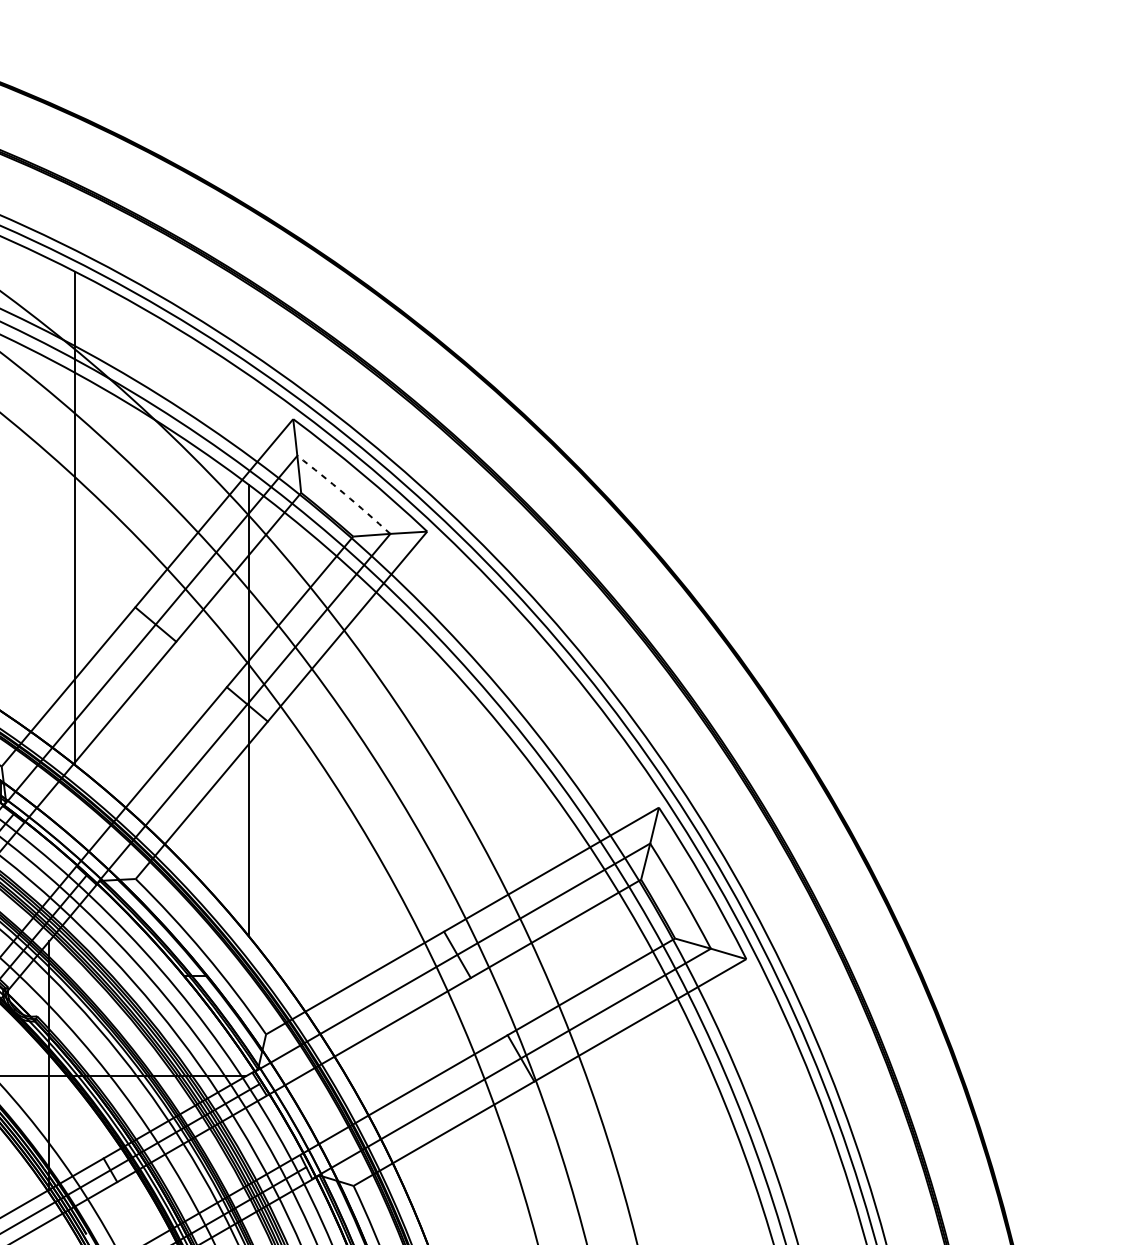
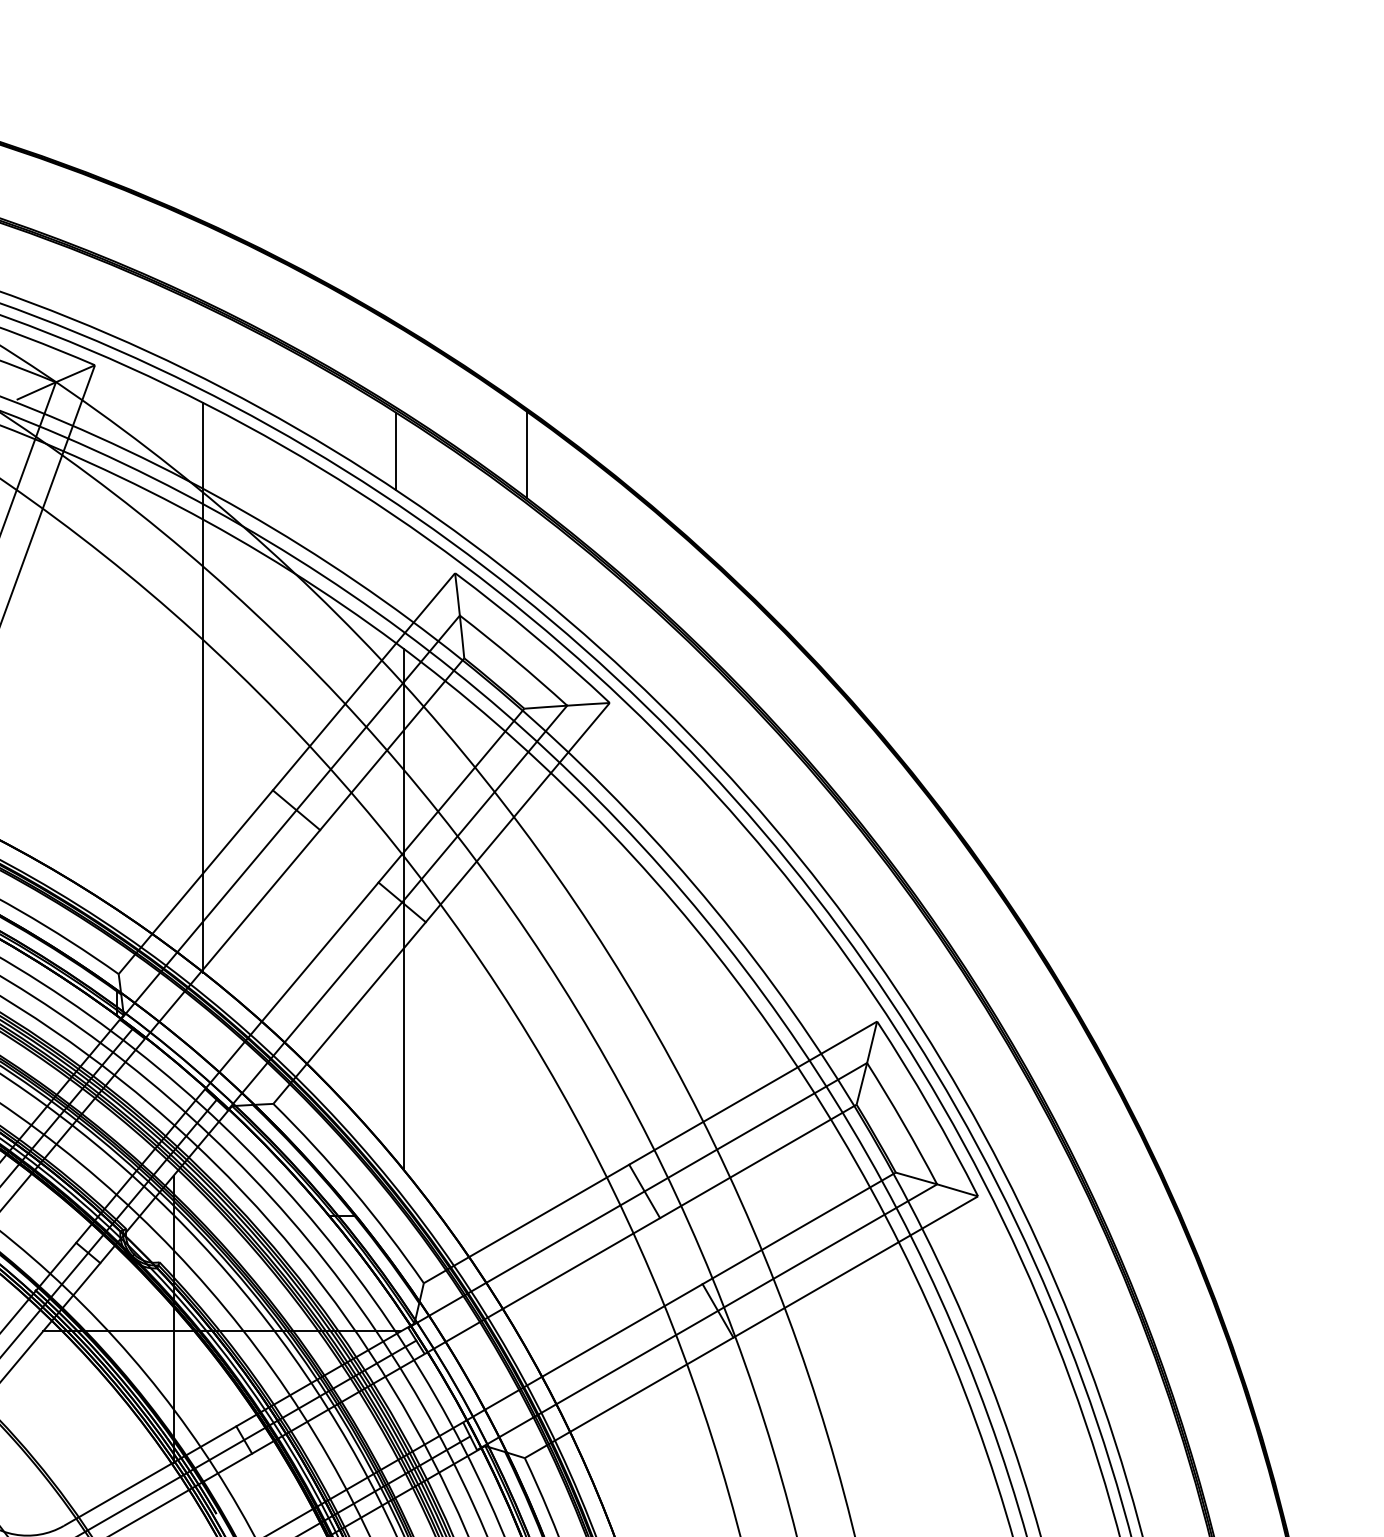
line: (242, 313) -> (396, 451), added
line: (355, 317) -> (527, 455), added
arc: (344, 493) -> (514, 659), dashed -> solid

